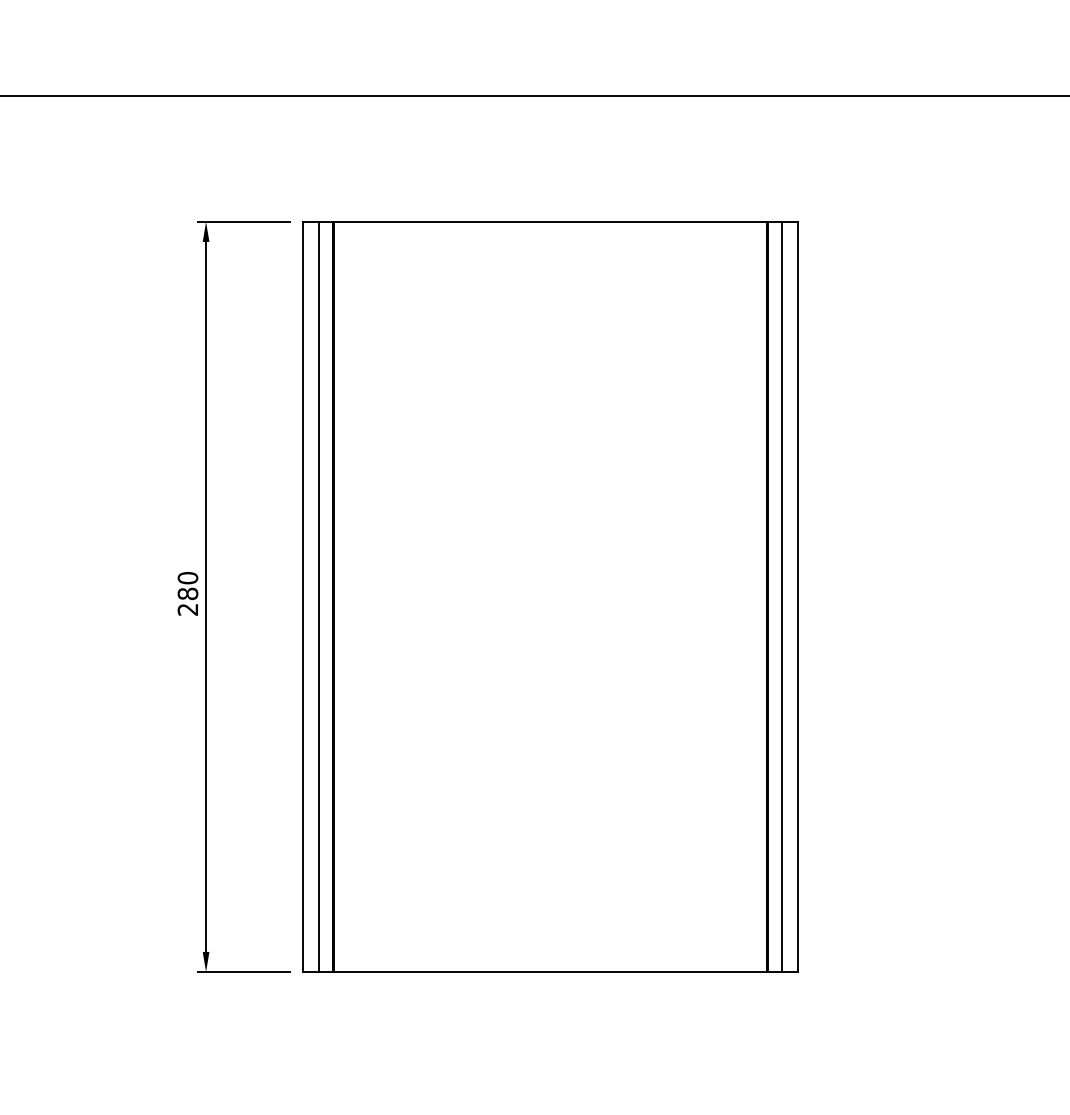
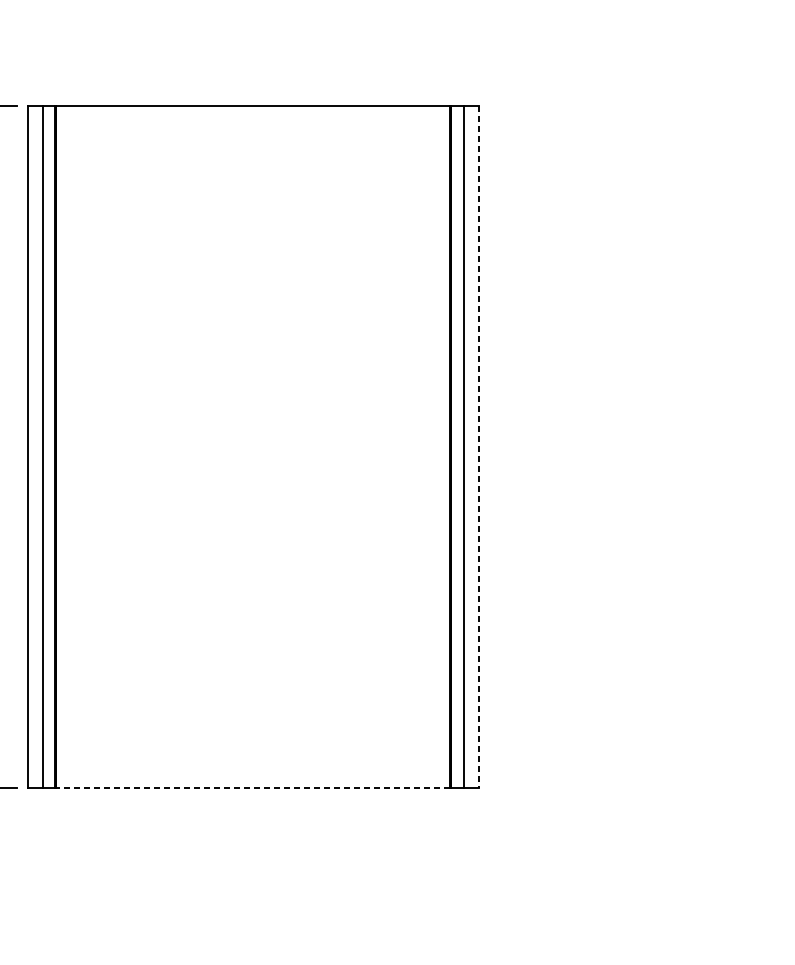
line: (798, 597) -> (478, 447), solid -> dashed
line: (549, 972) -> (252, 788), solid -> dashed

